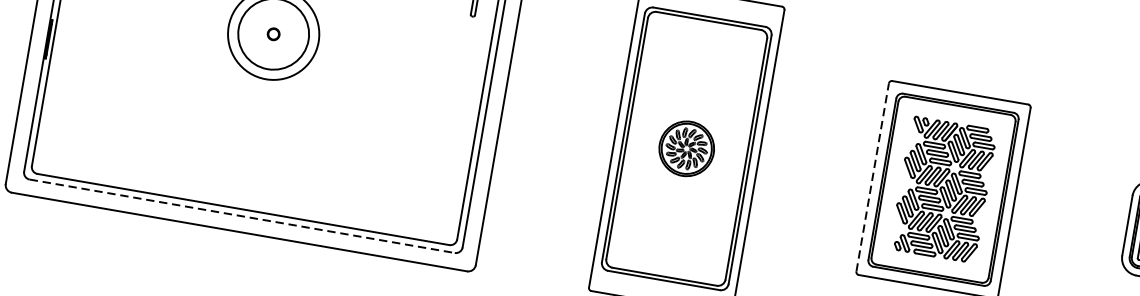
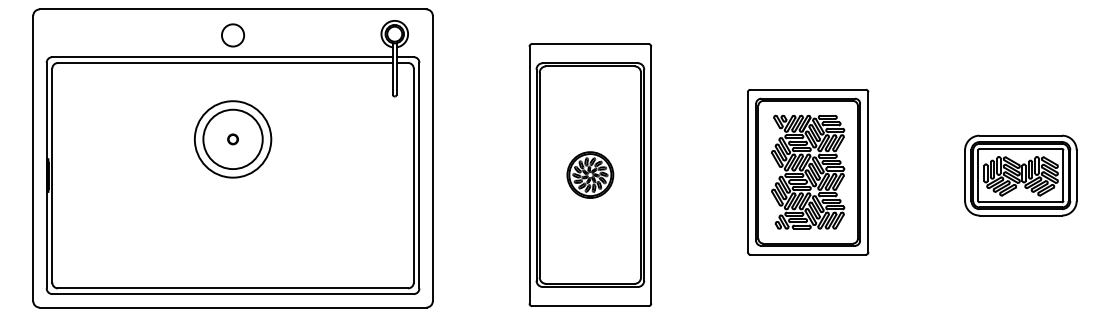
line: (872, 177) -> (747, 172), dashed -> solid
line: (242, 216) -> (233, 294), dashed -> solid

